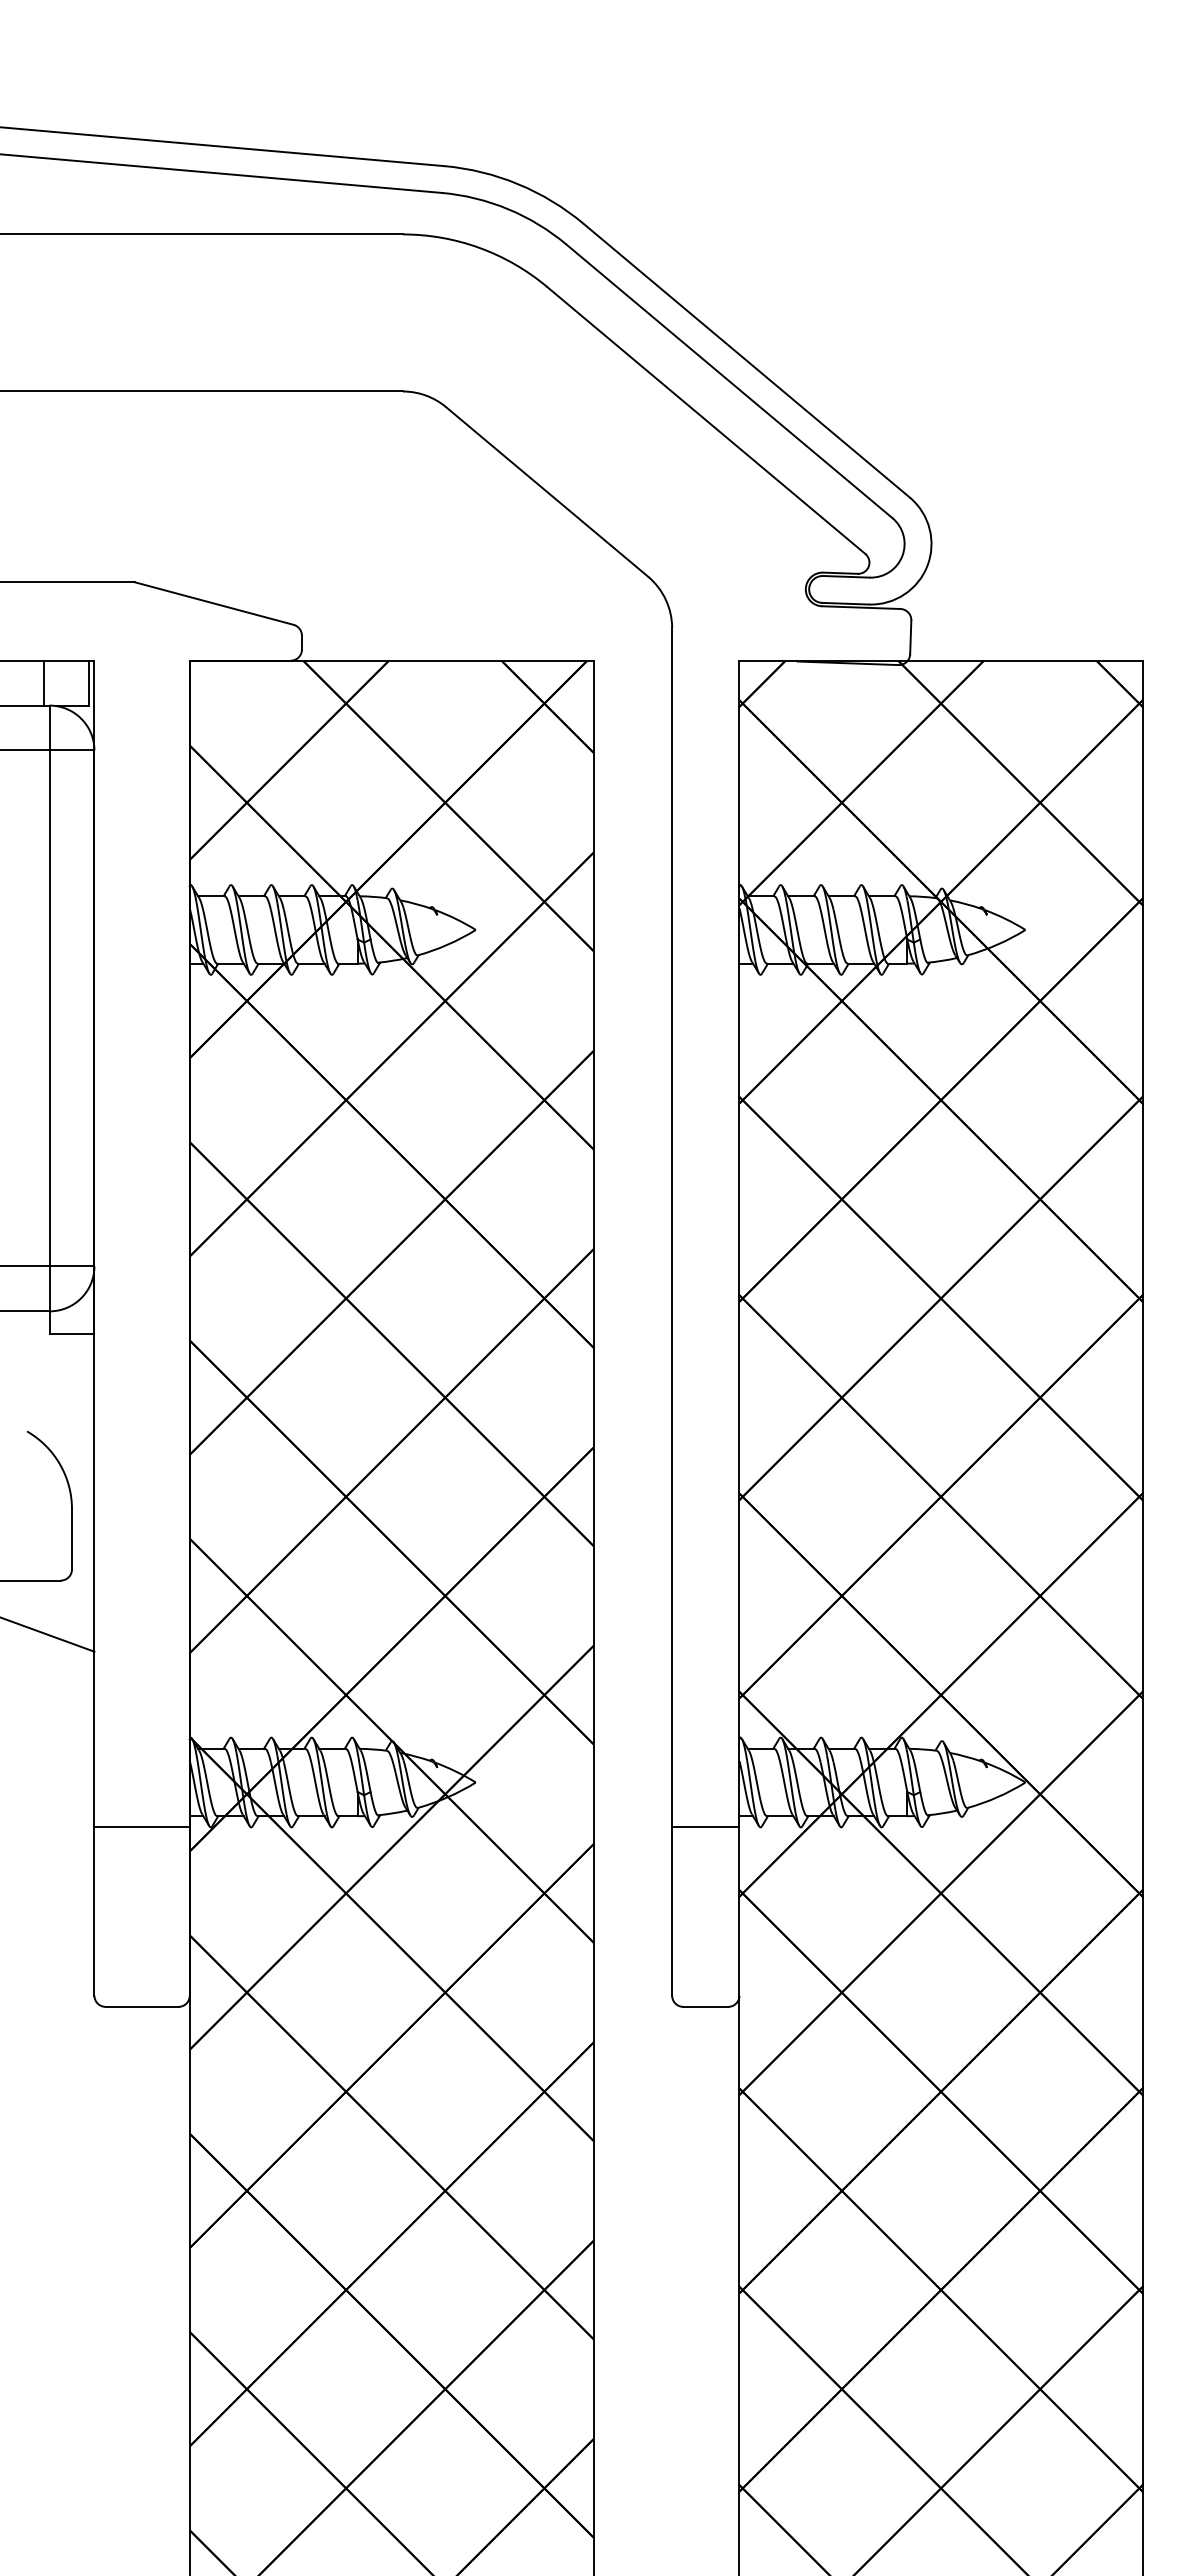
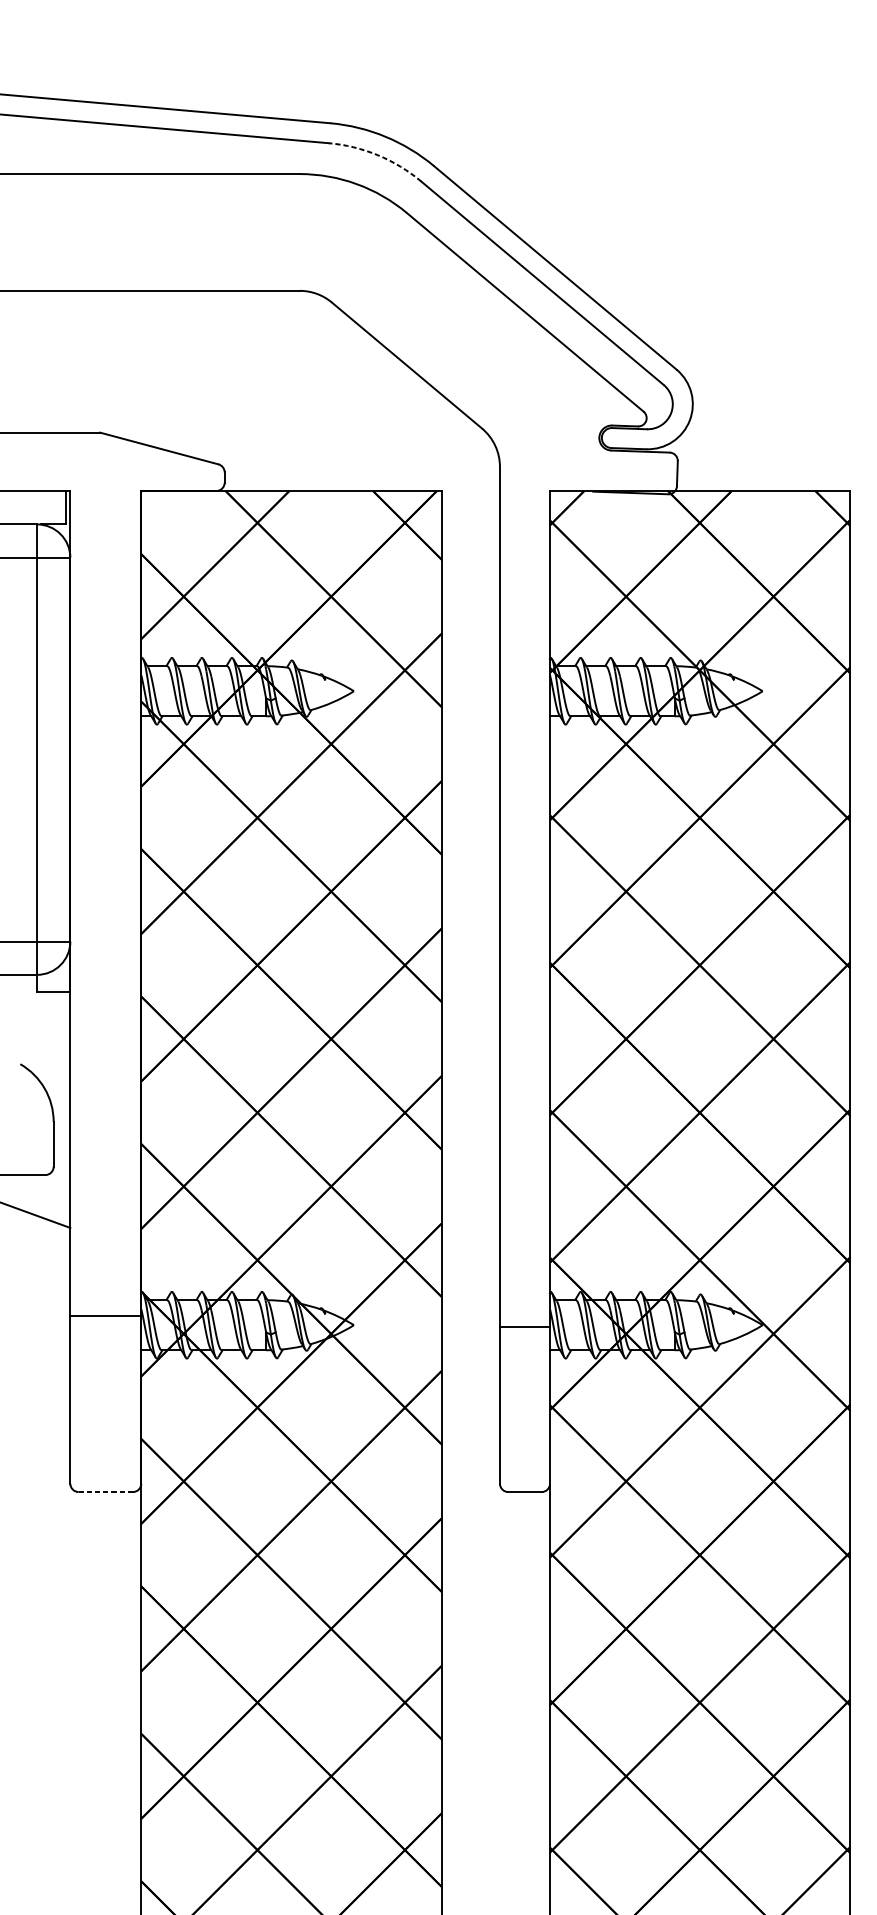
arc: (508, 209) -> (378, 155), solid -> dashed
line: (43, 682) -> (32, 507), removed
line: (141, 1827) -> (105, 1316), moved
line: (705, 1827) -> (524, 1327), moved
line: (141, 2006) -> (105, 1491), solid -> dashed

